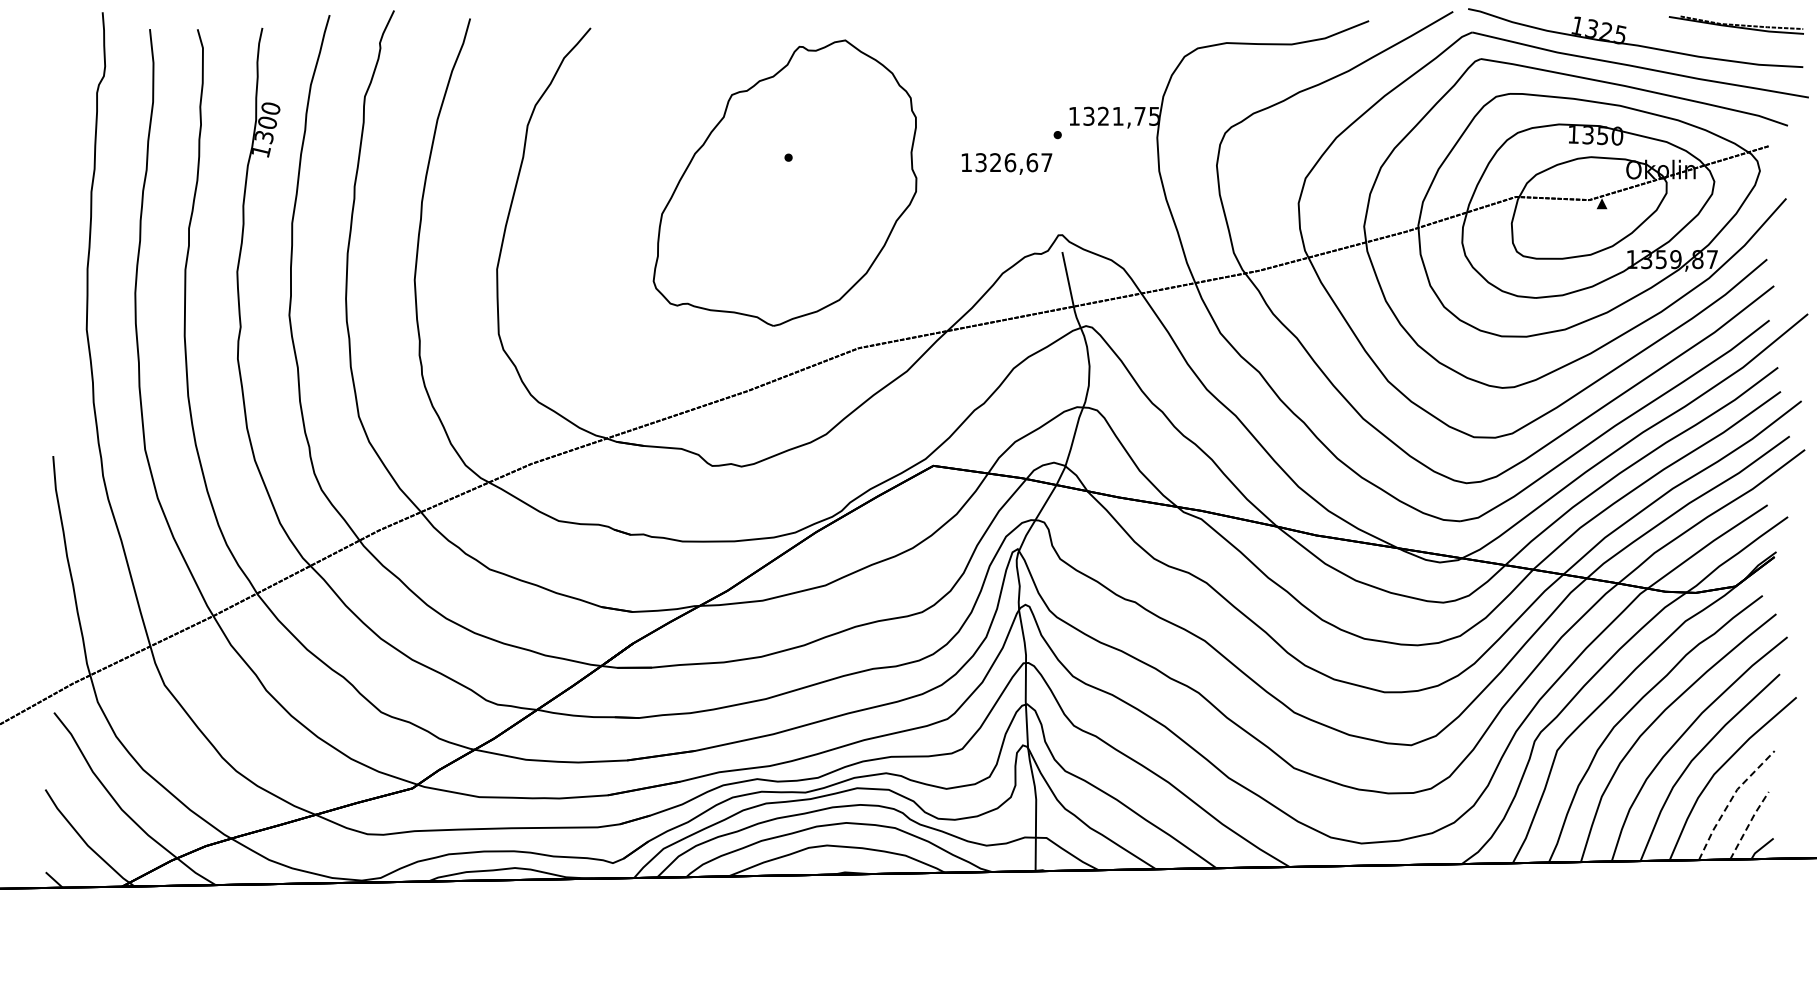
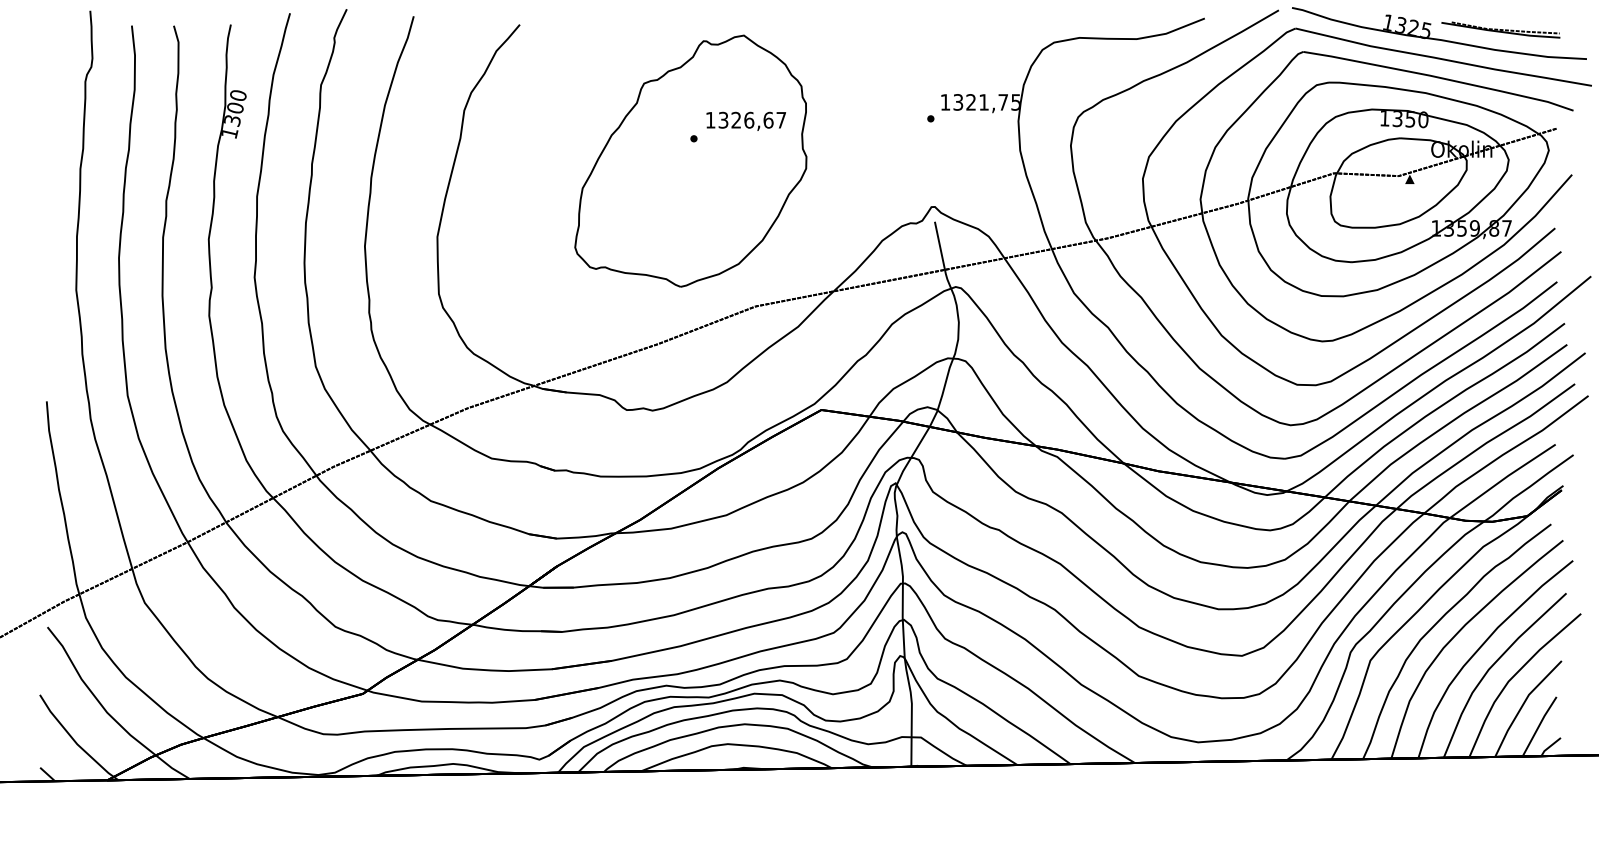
part: (1735, 24) -> (1500, 29), moved
text: (1006, 163) -> (745, 121), moved
line: (1730, 801) -> (1522, 705), dashed -> solid
line: (1748, 824) -> (1538, 725), dashed -> solid

